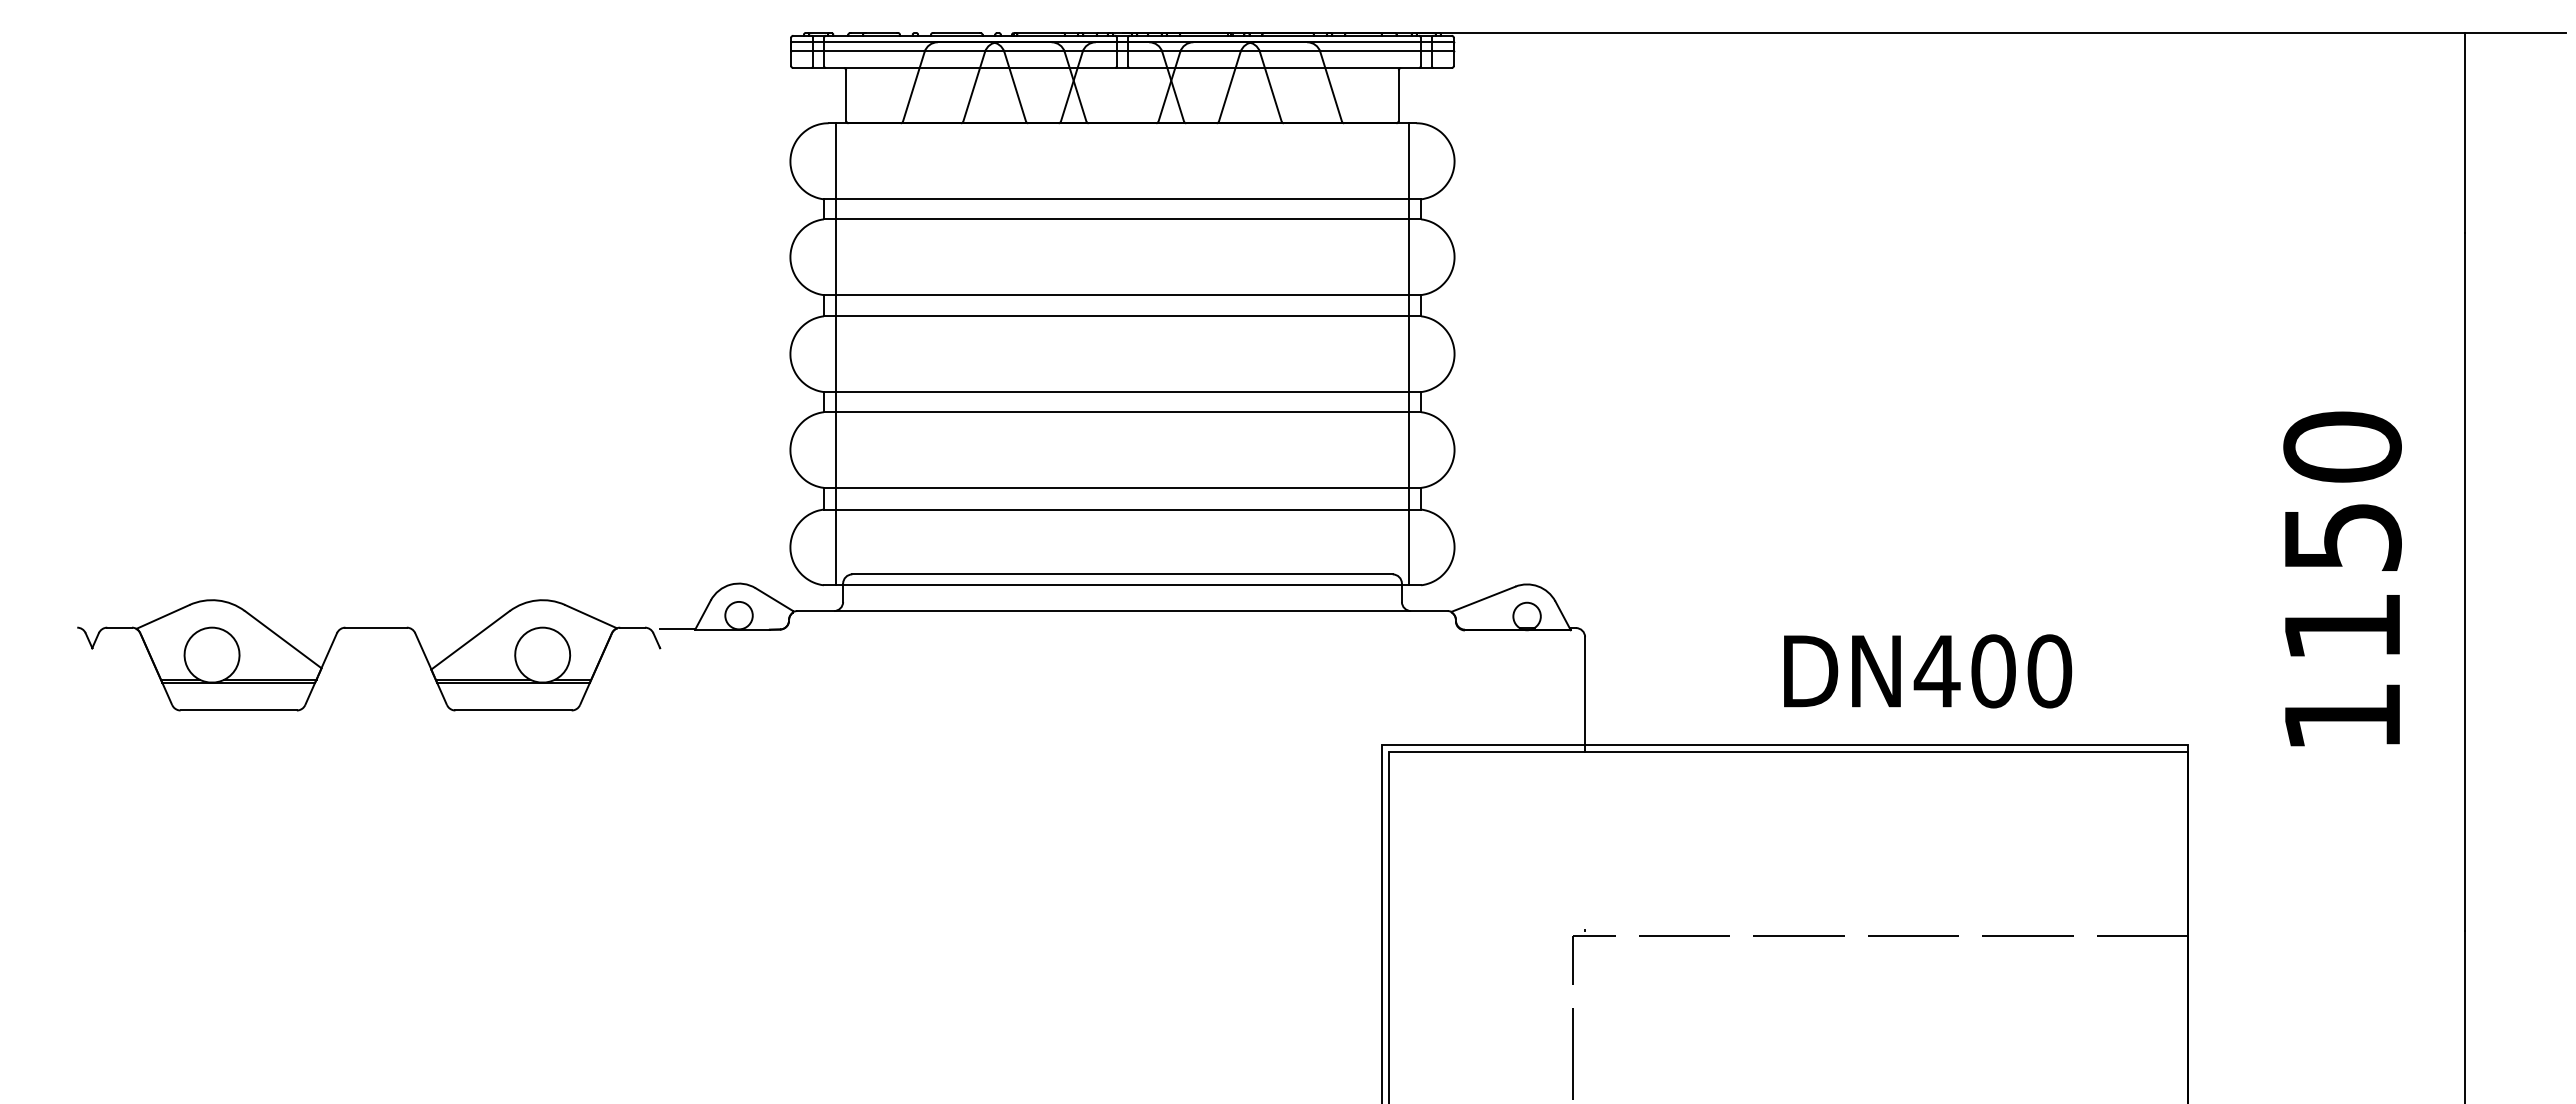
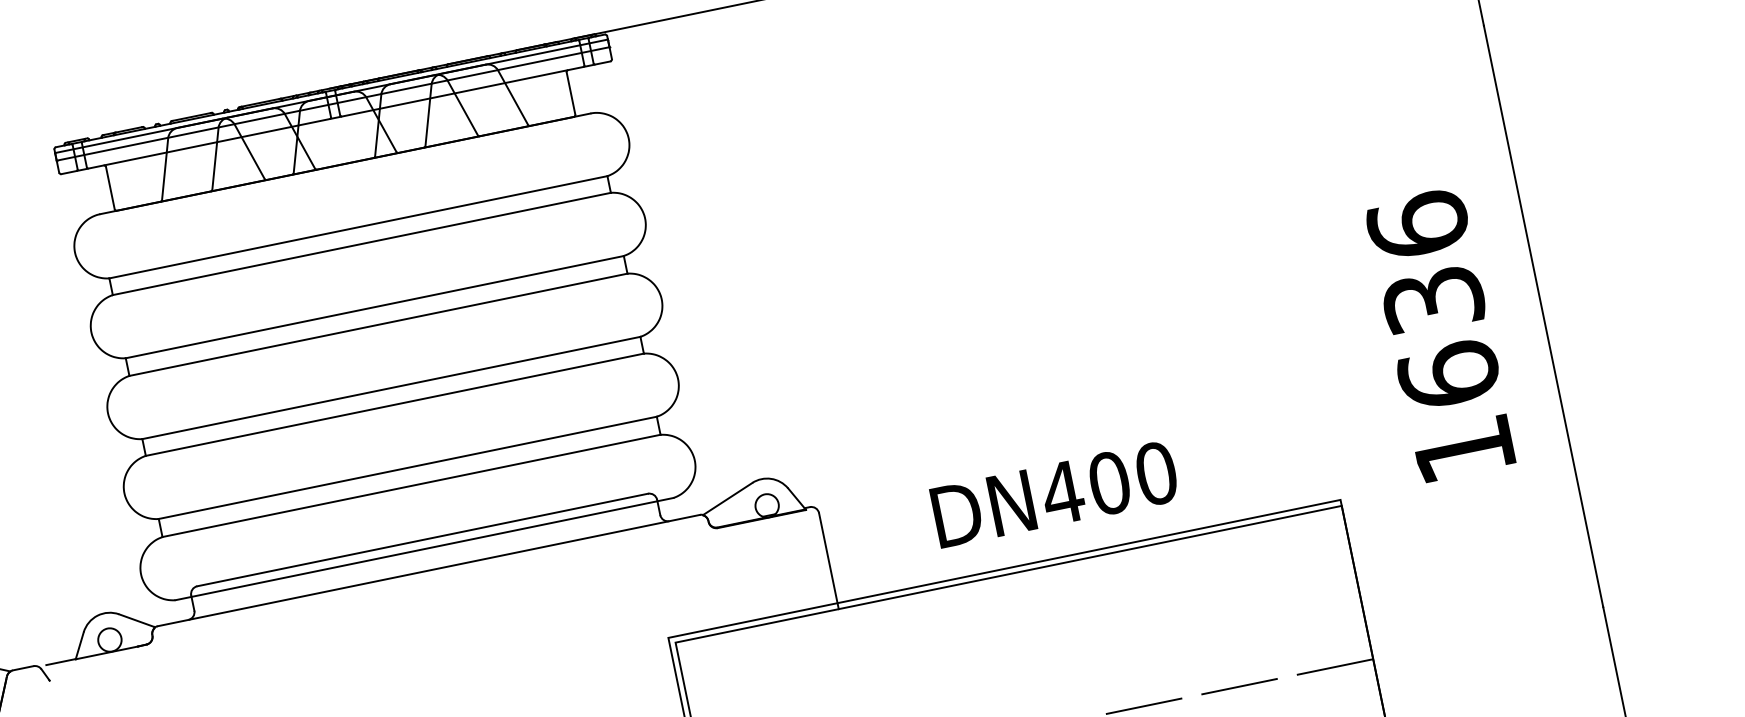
line: (836, 354) -> (146, 405), removed
line: (1408, 354) -> (623, 307), removed
text: (2342, 536) -> (1433, 299), 1150 -> 1636
text: (1928, 671) -> (1055, 494), moved

